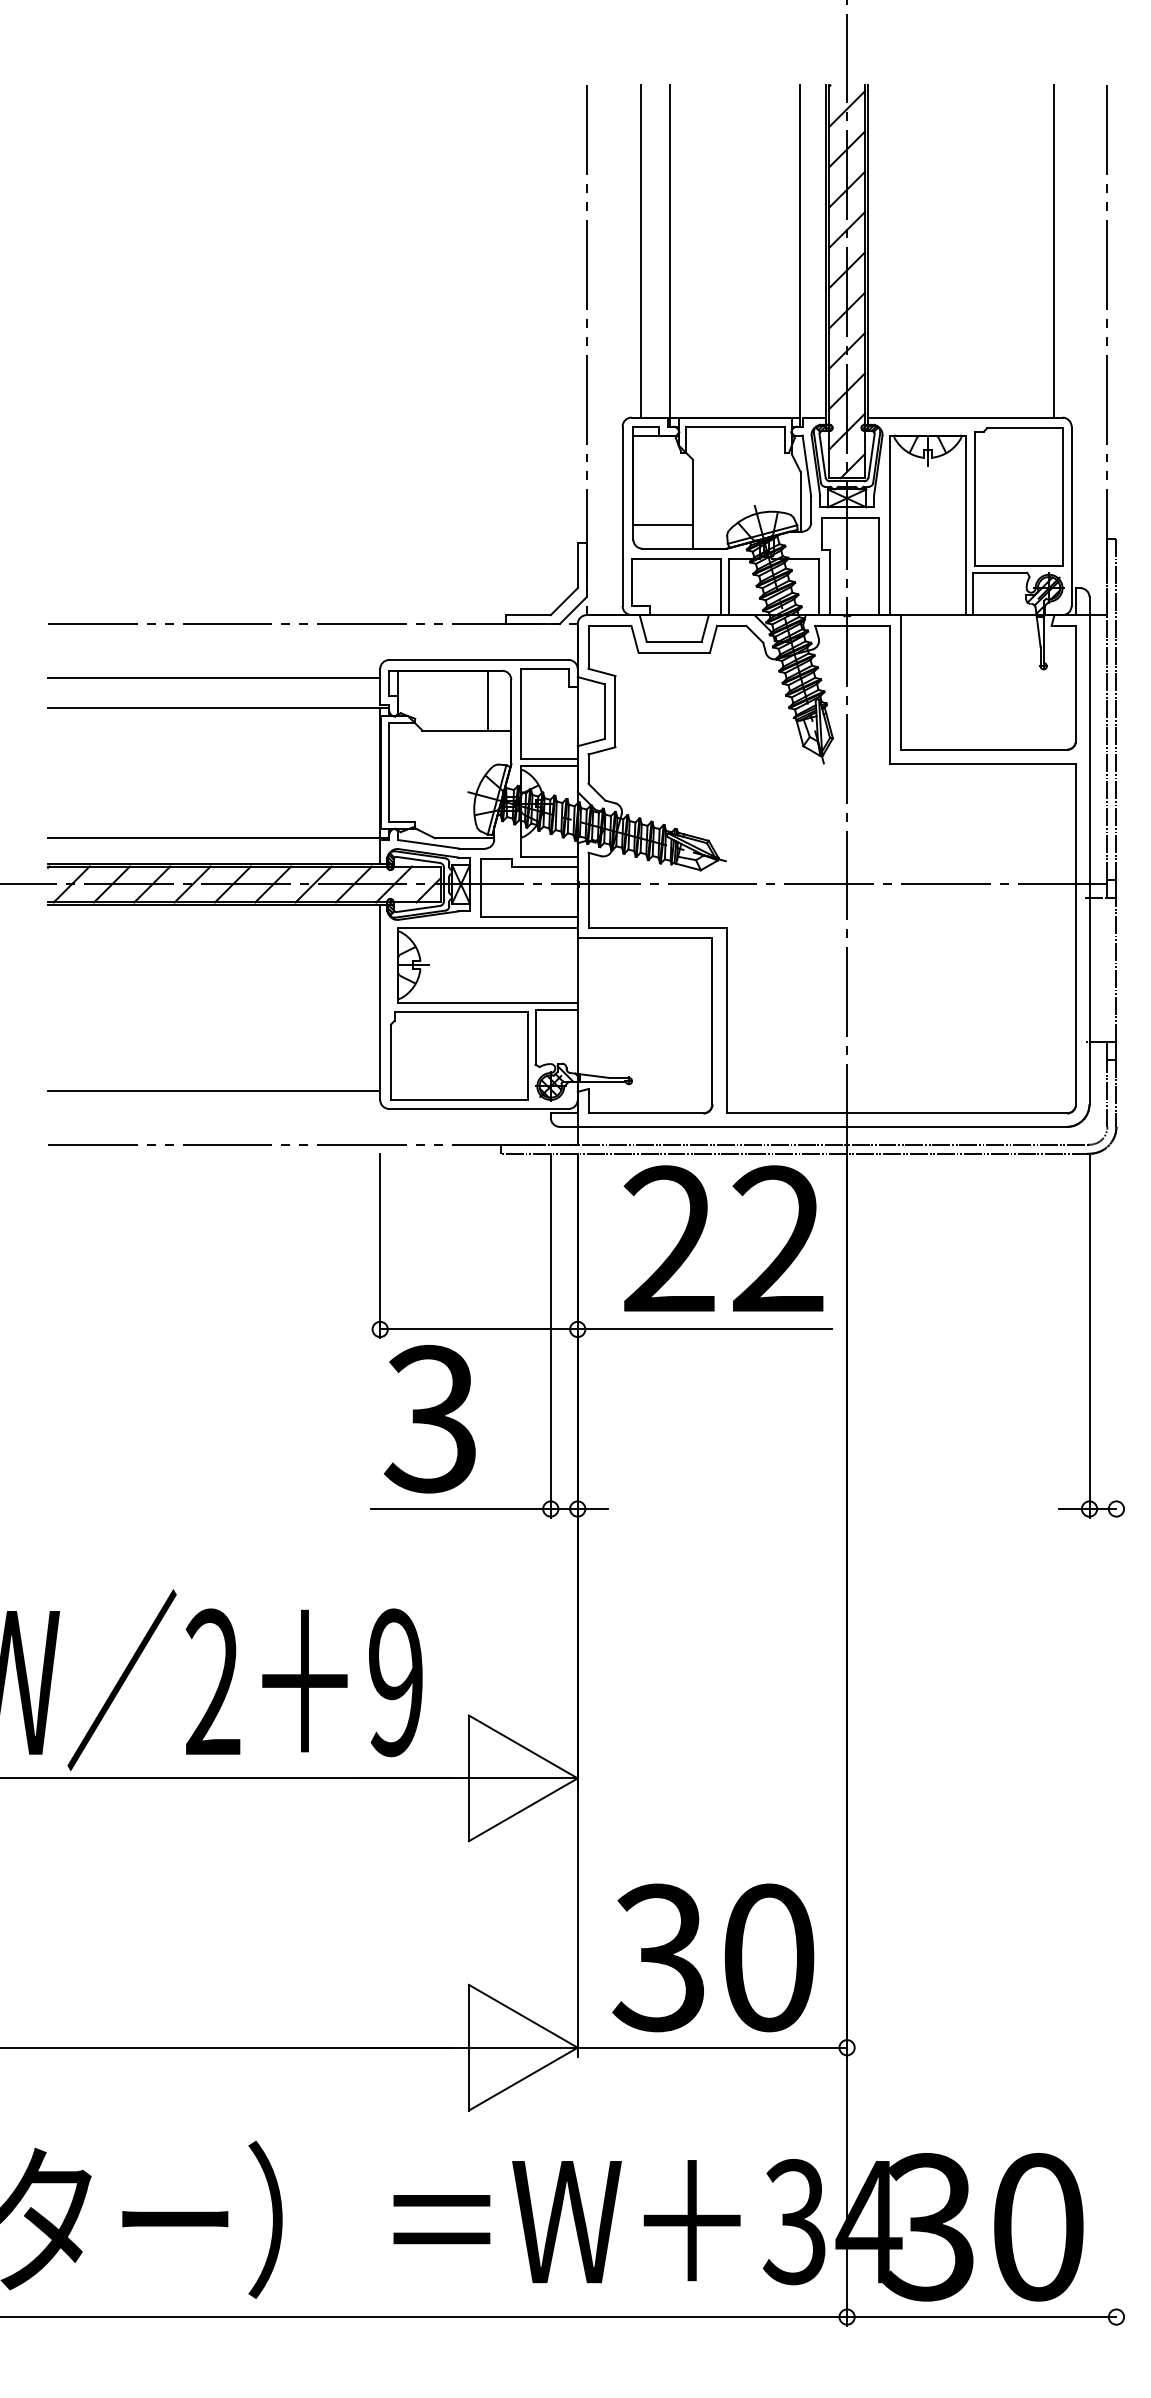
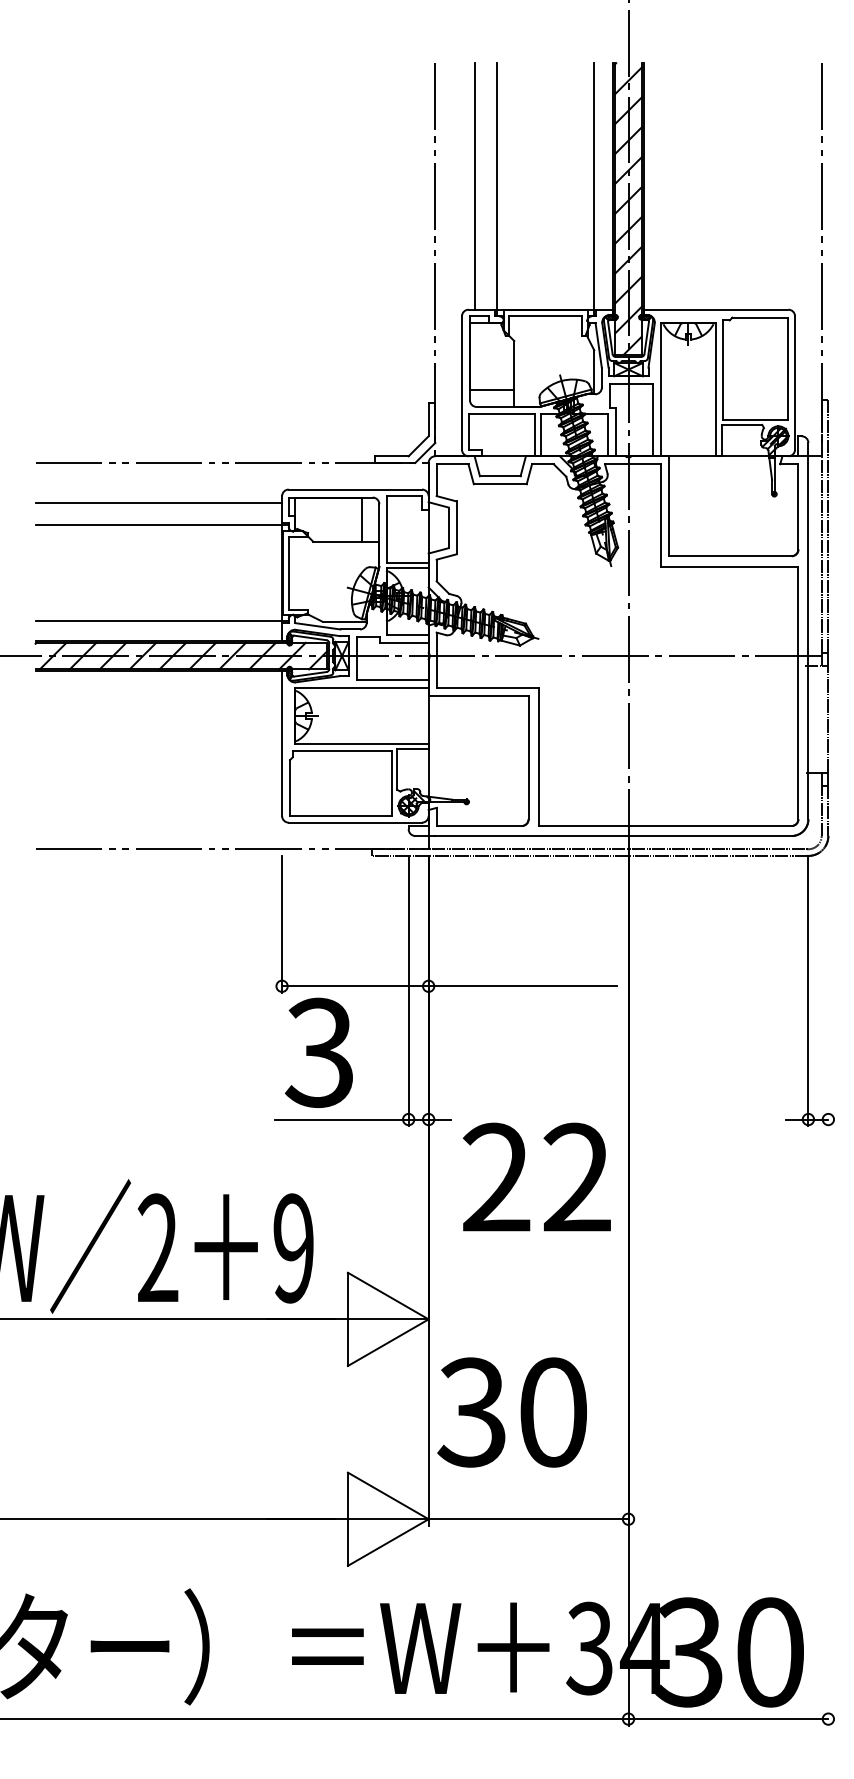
line: (1053, 251) -> (781, 186), removed
line: (214, 1090) -> (159, 808), removed
text: (723, 1238) -> (536, 1177), moved
text: (713, 1957) -> (512, 1412), moved

